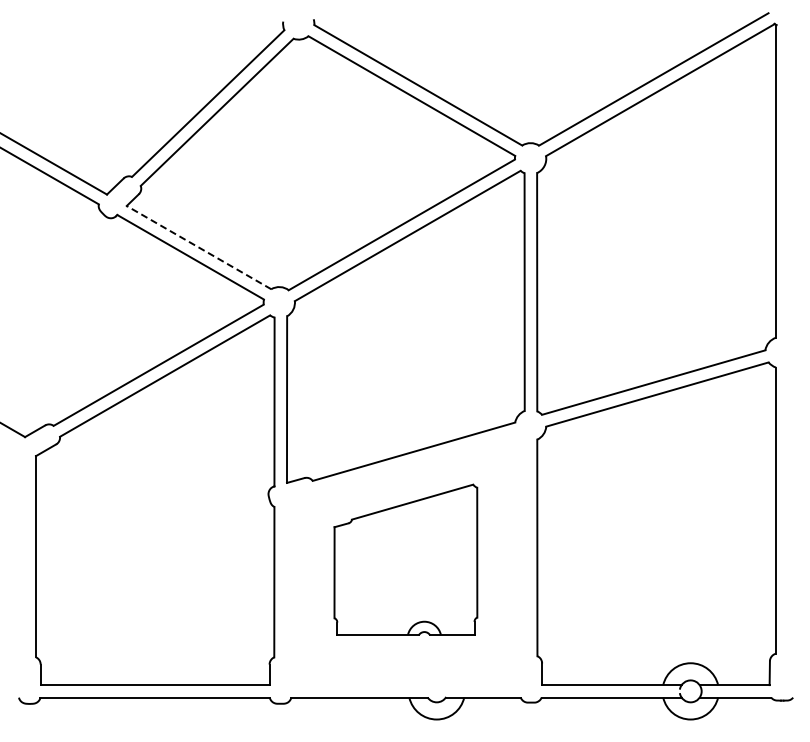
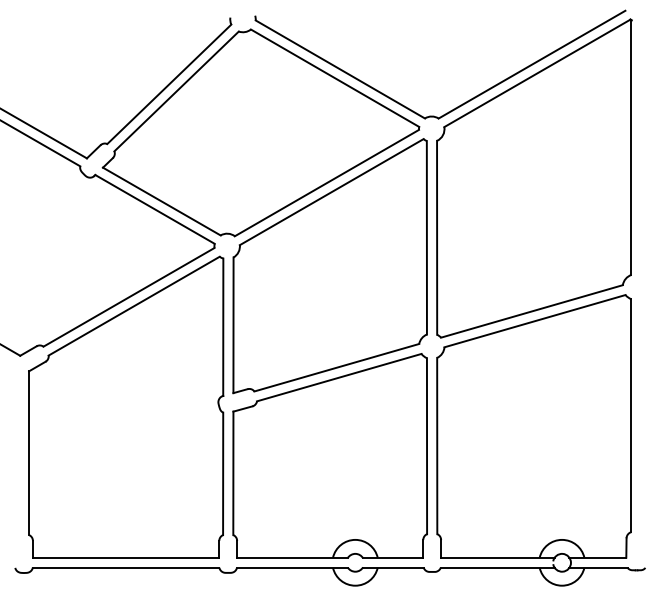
line: (198, 247) -> (161, 201), dashed -> solid
part: (405, 559) -> (329, 455), size x1.67

